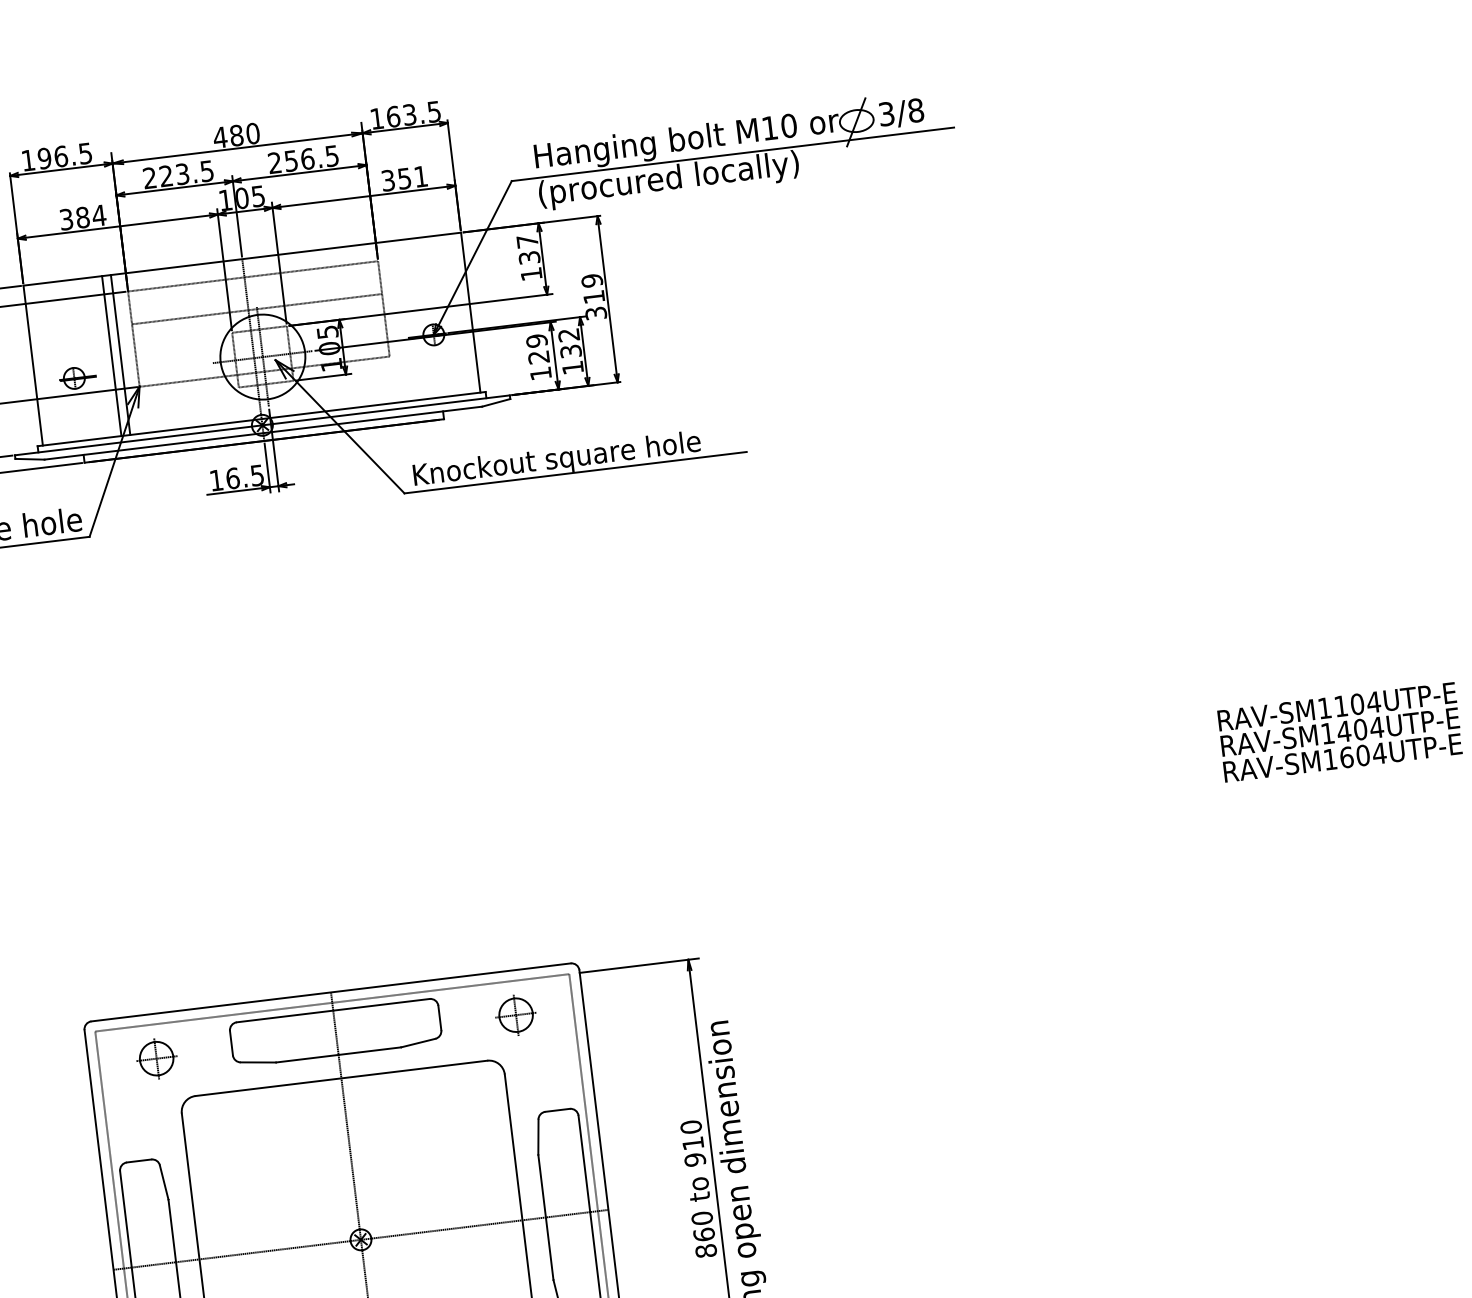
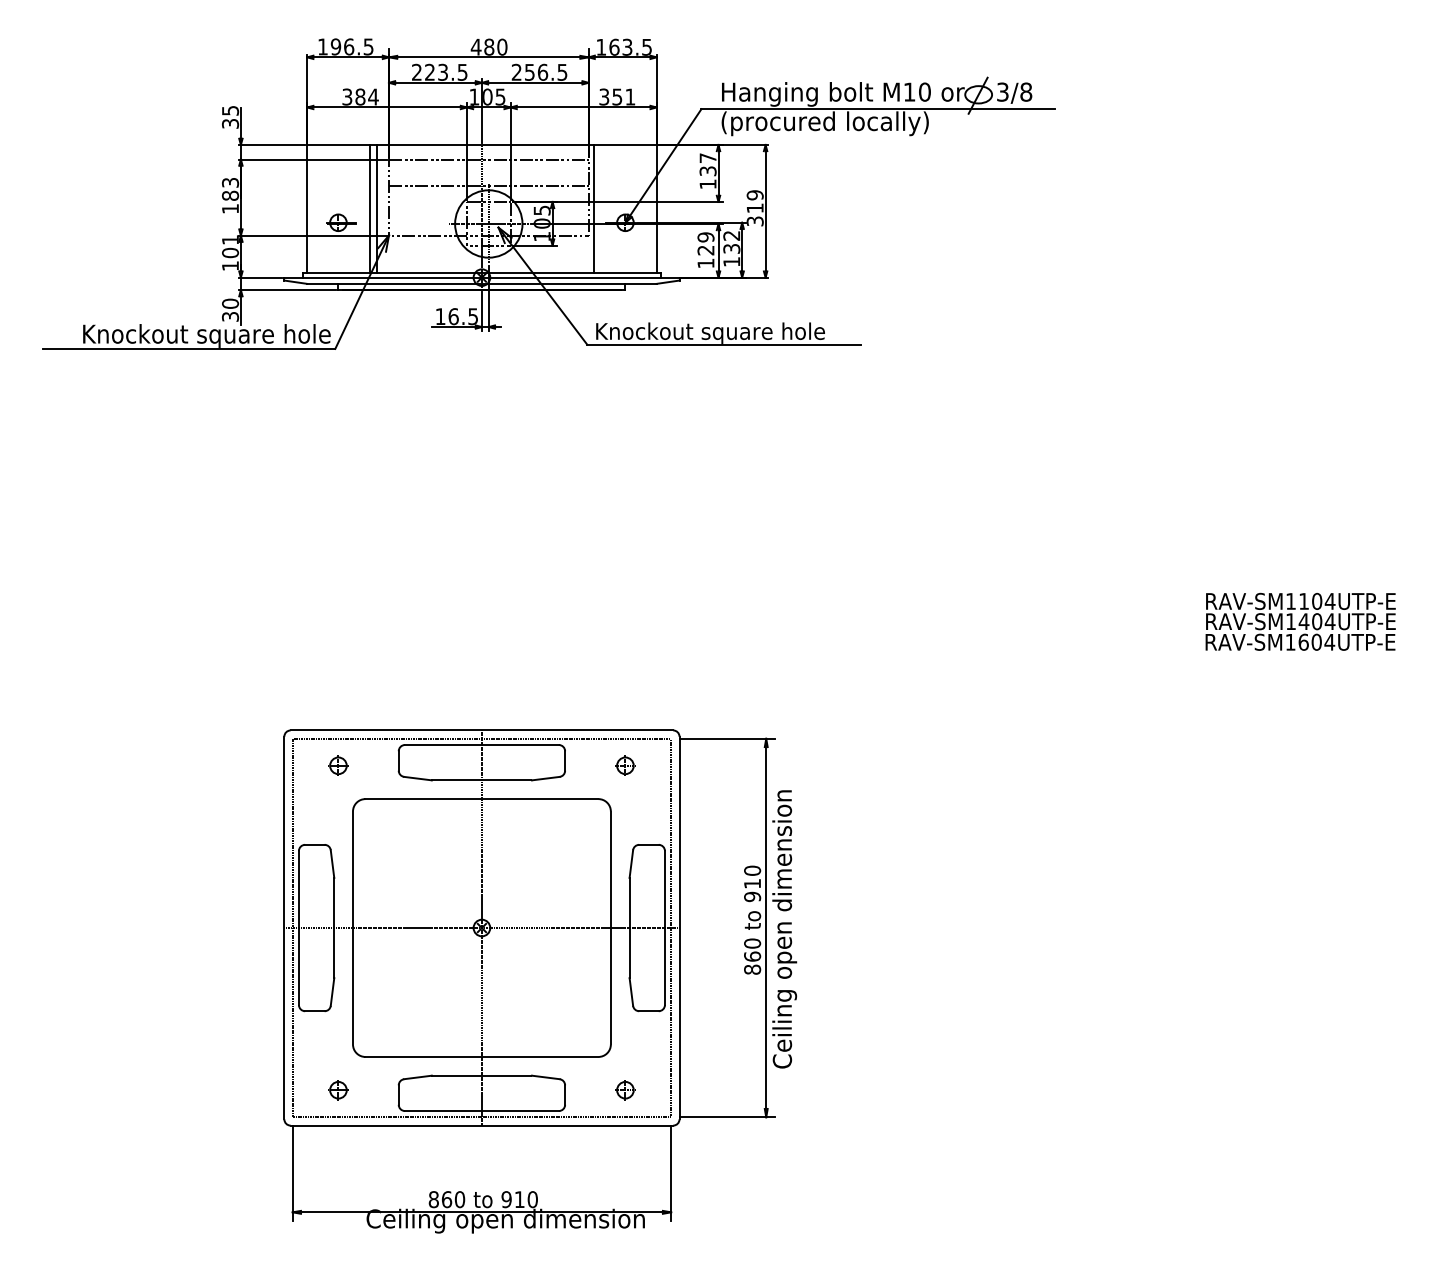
line: (391, 321) -> (593, 208), added
part: (516, 1014) -> (625, 765), size x0.62
part: (156, 1058) -> (338, 765), size x0.62

